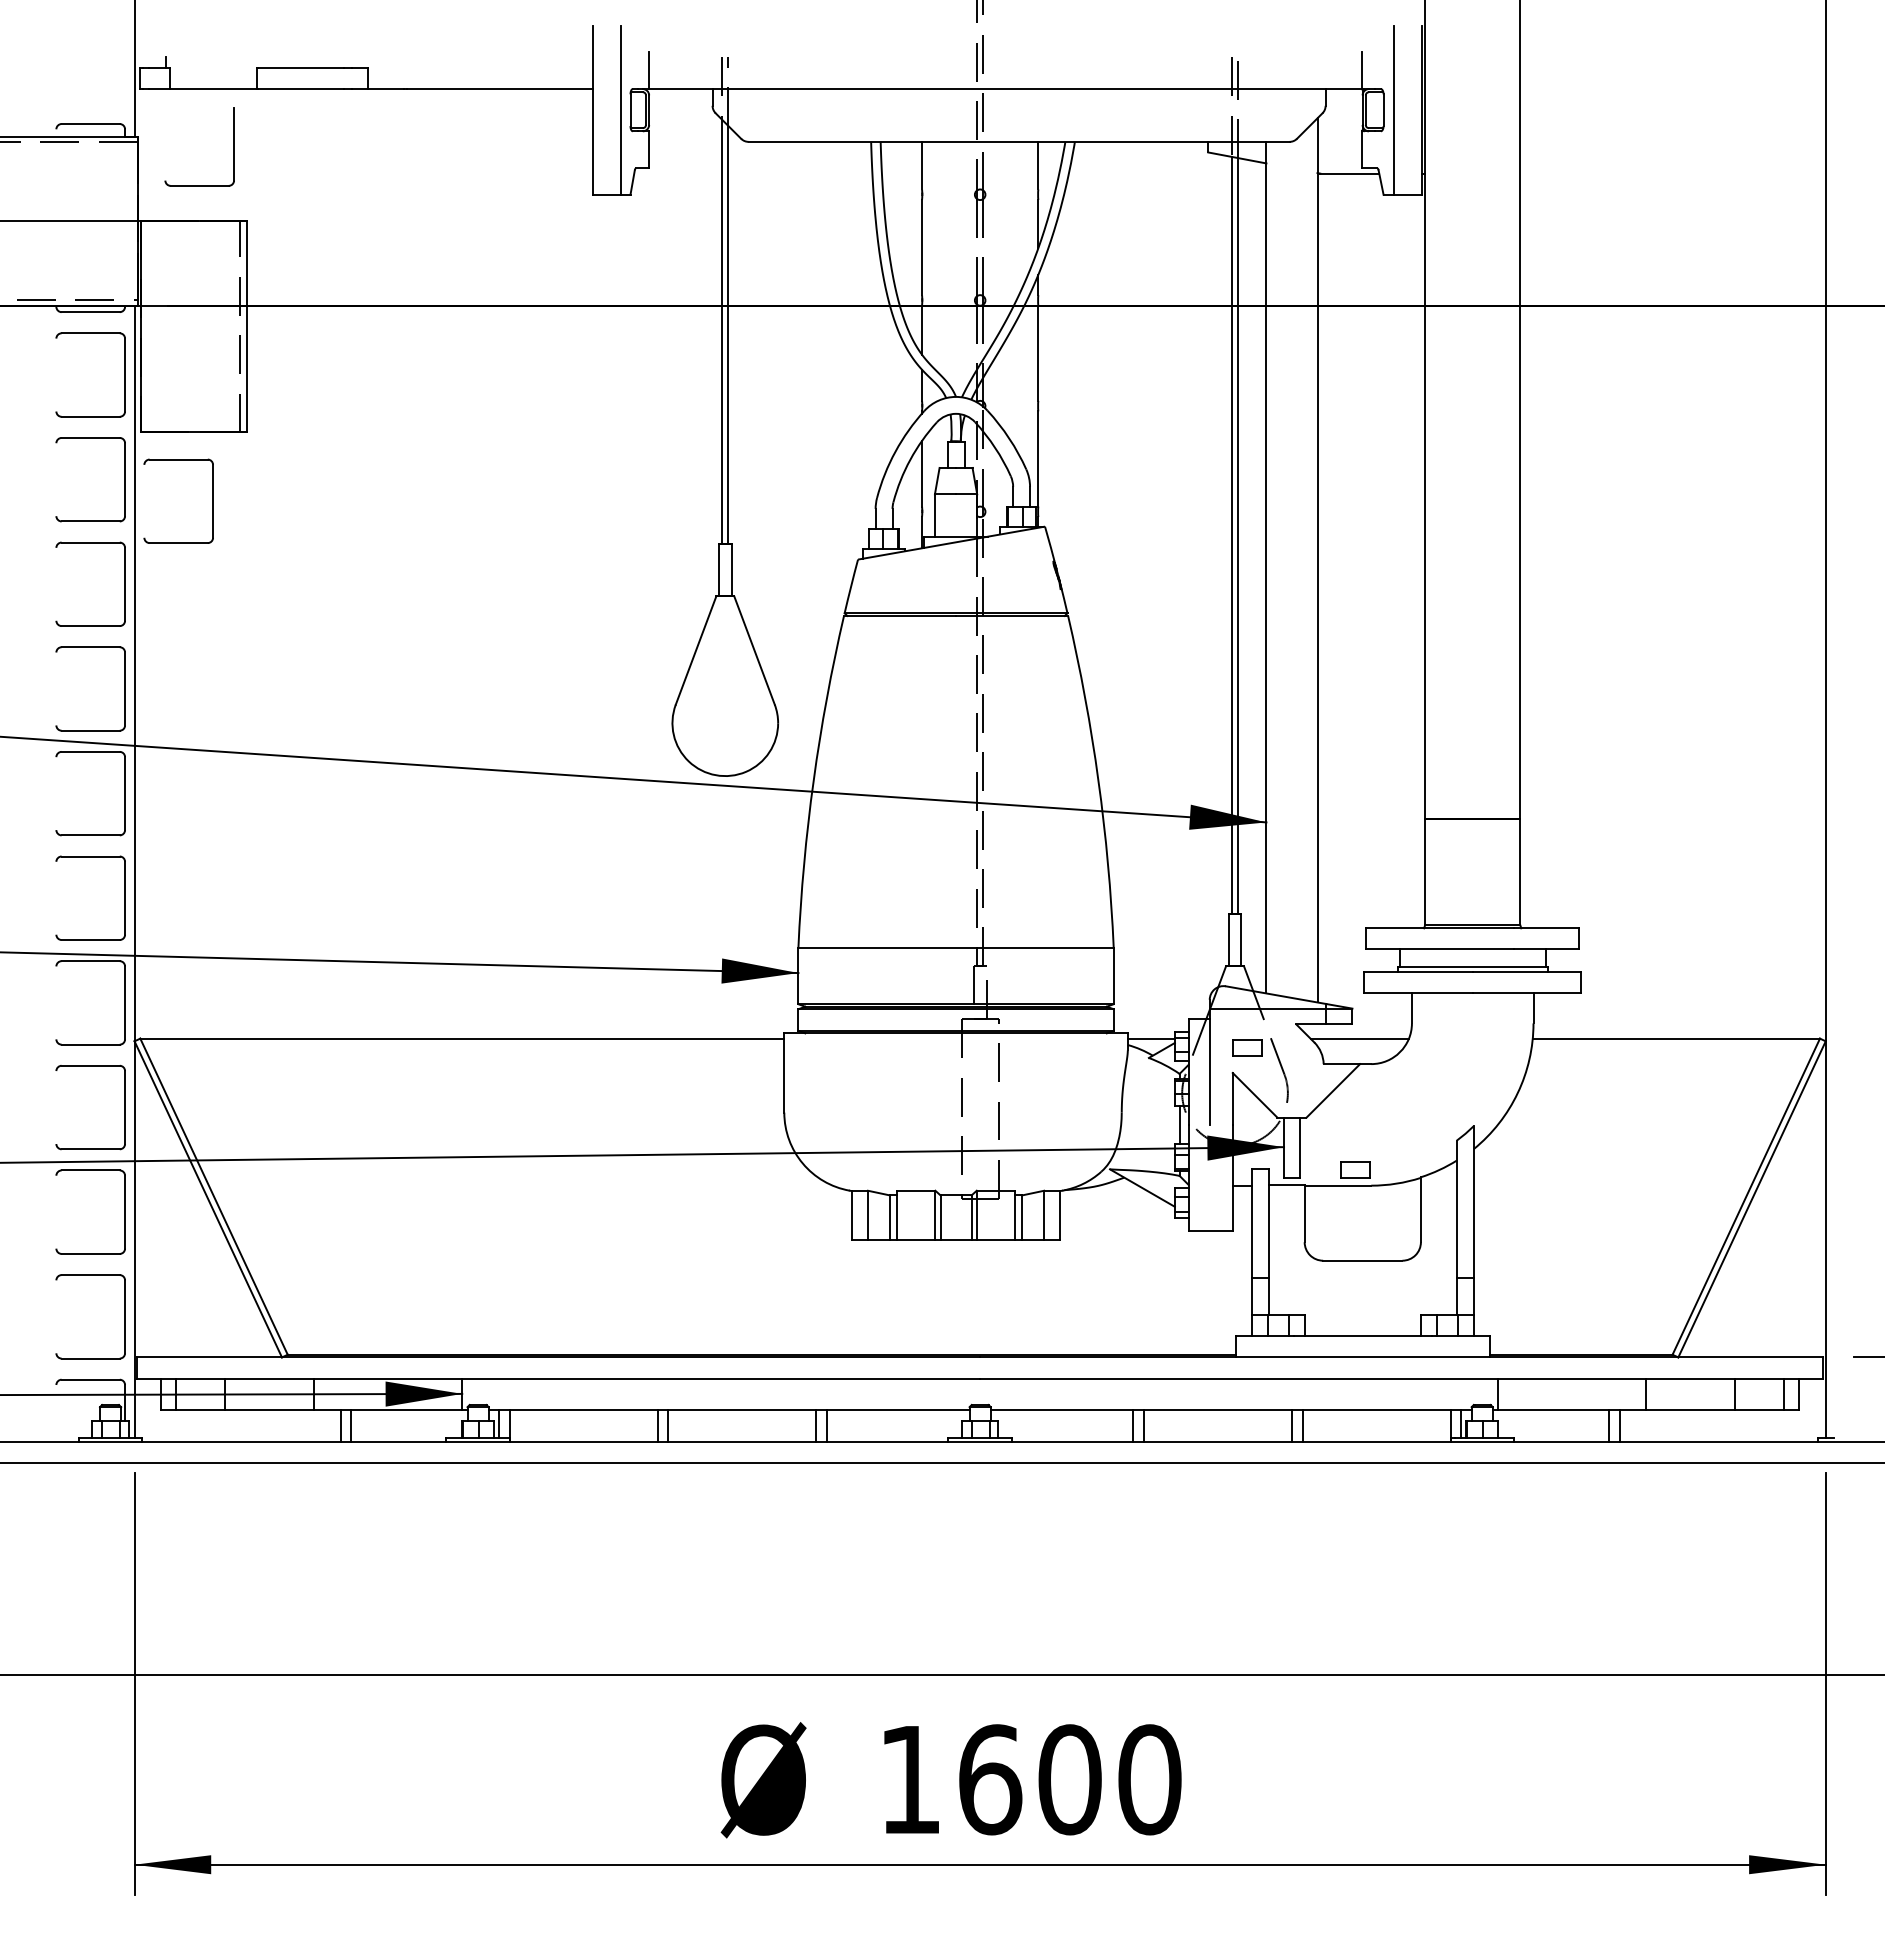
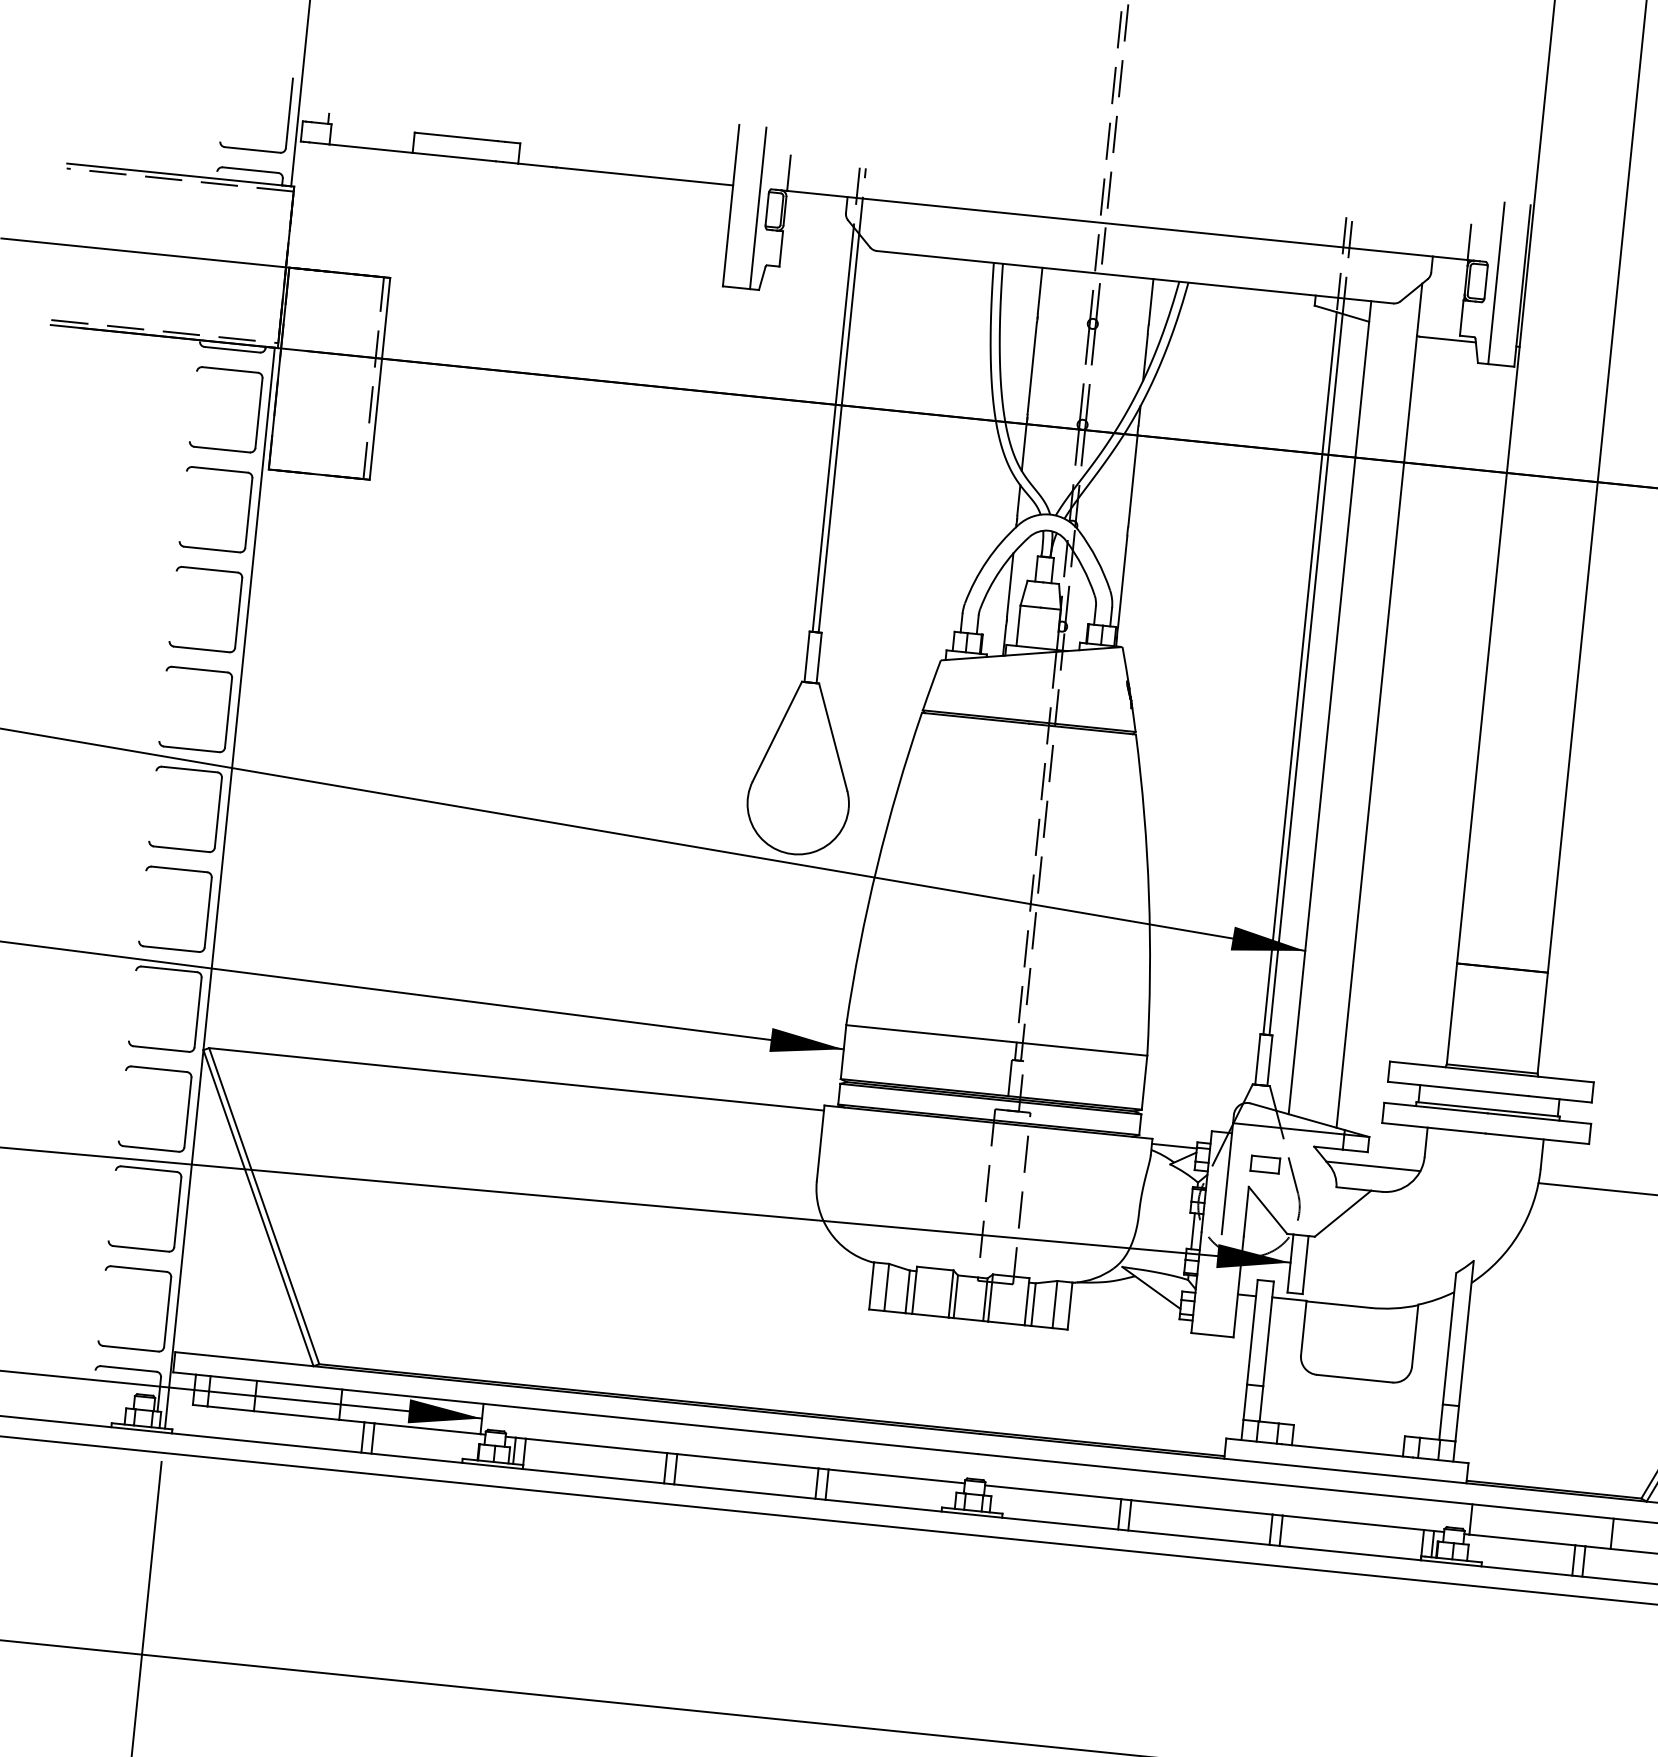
part: (233, 146) -> (288, 115), moved
part: (212, 500) -> (330, 541), removed
part: (1355, 1169) -> (1356, 1290), removed

